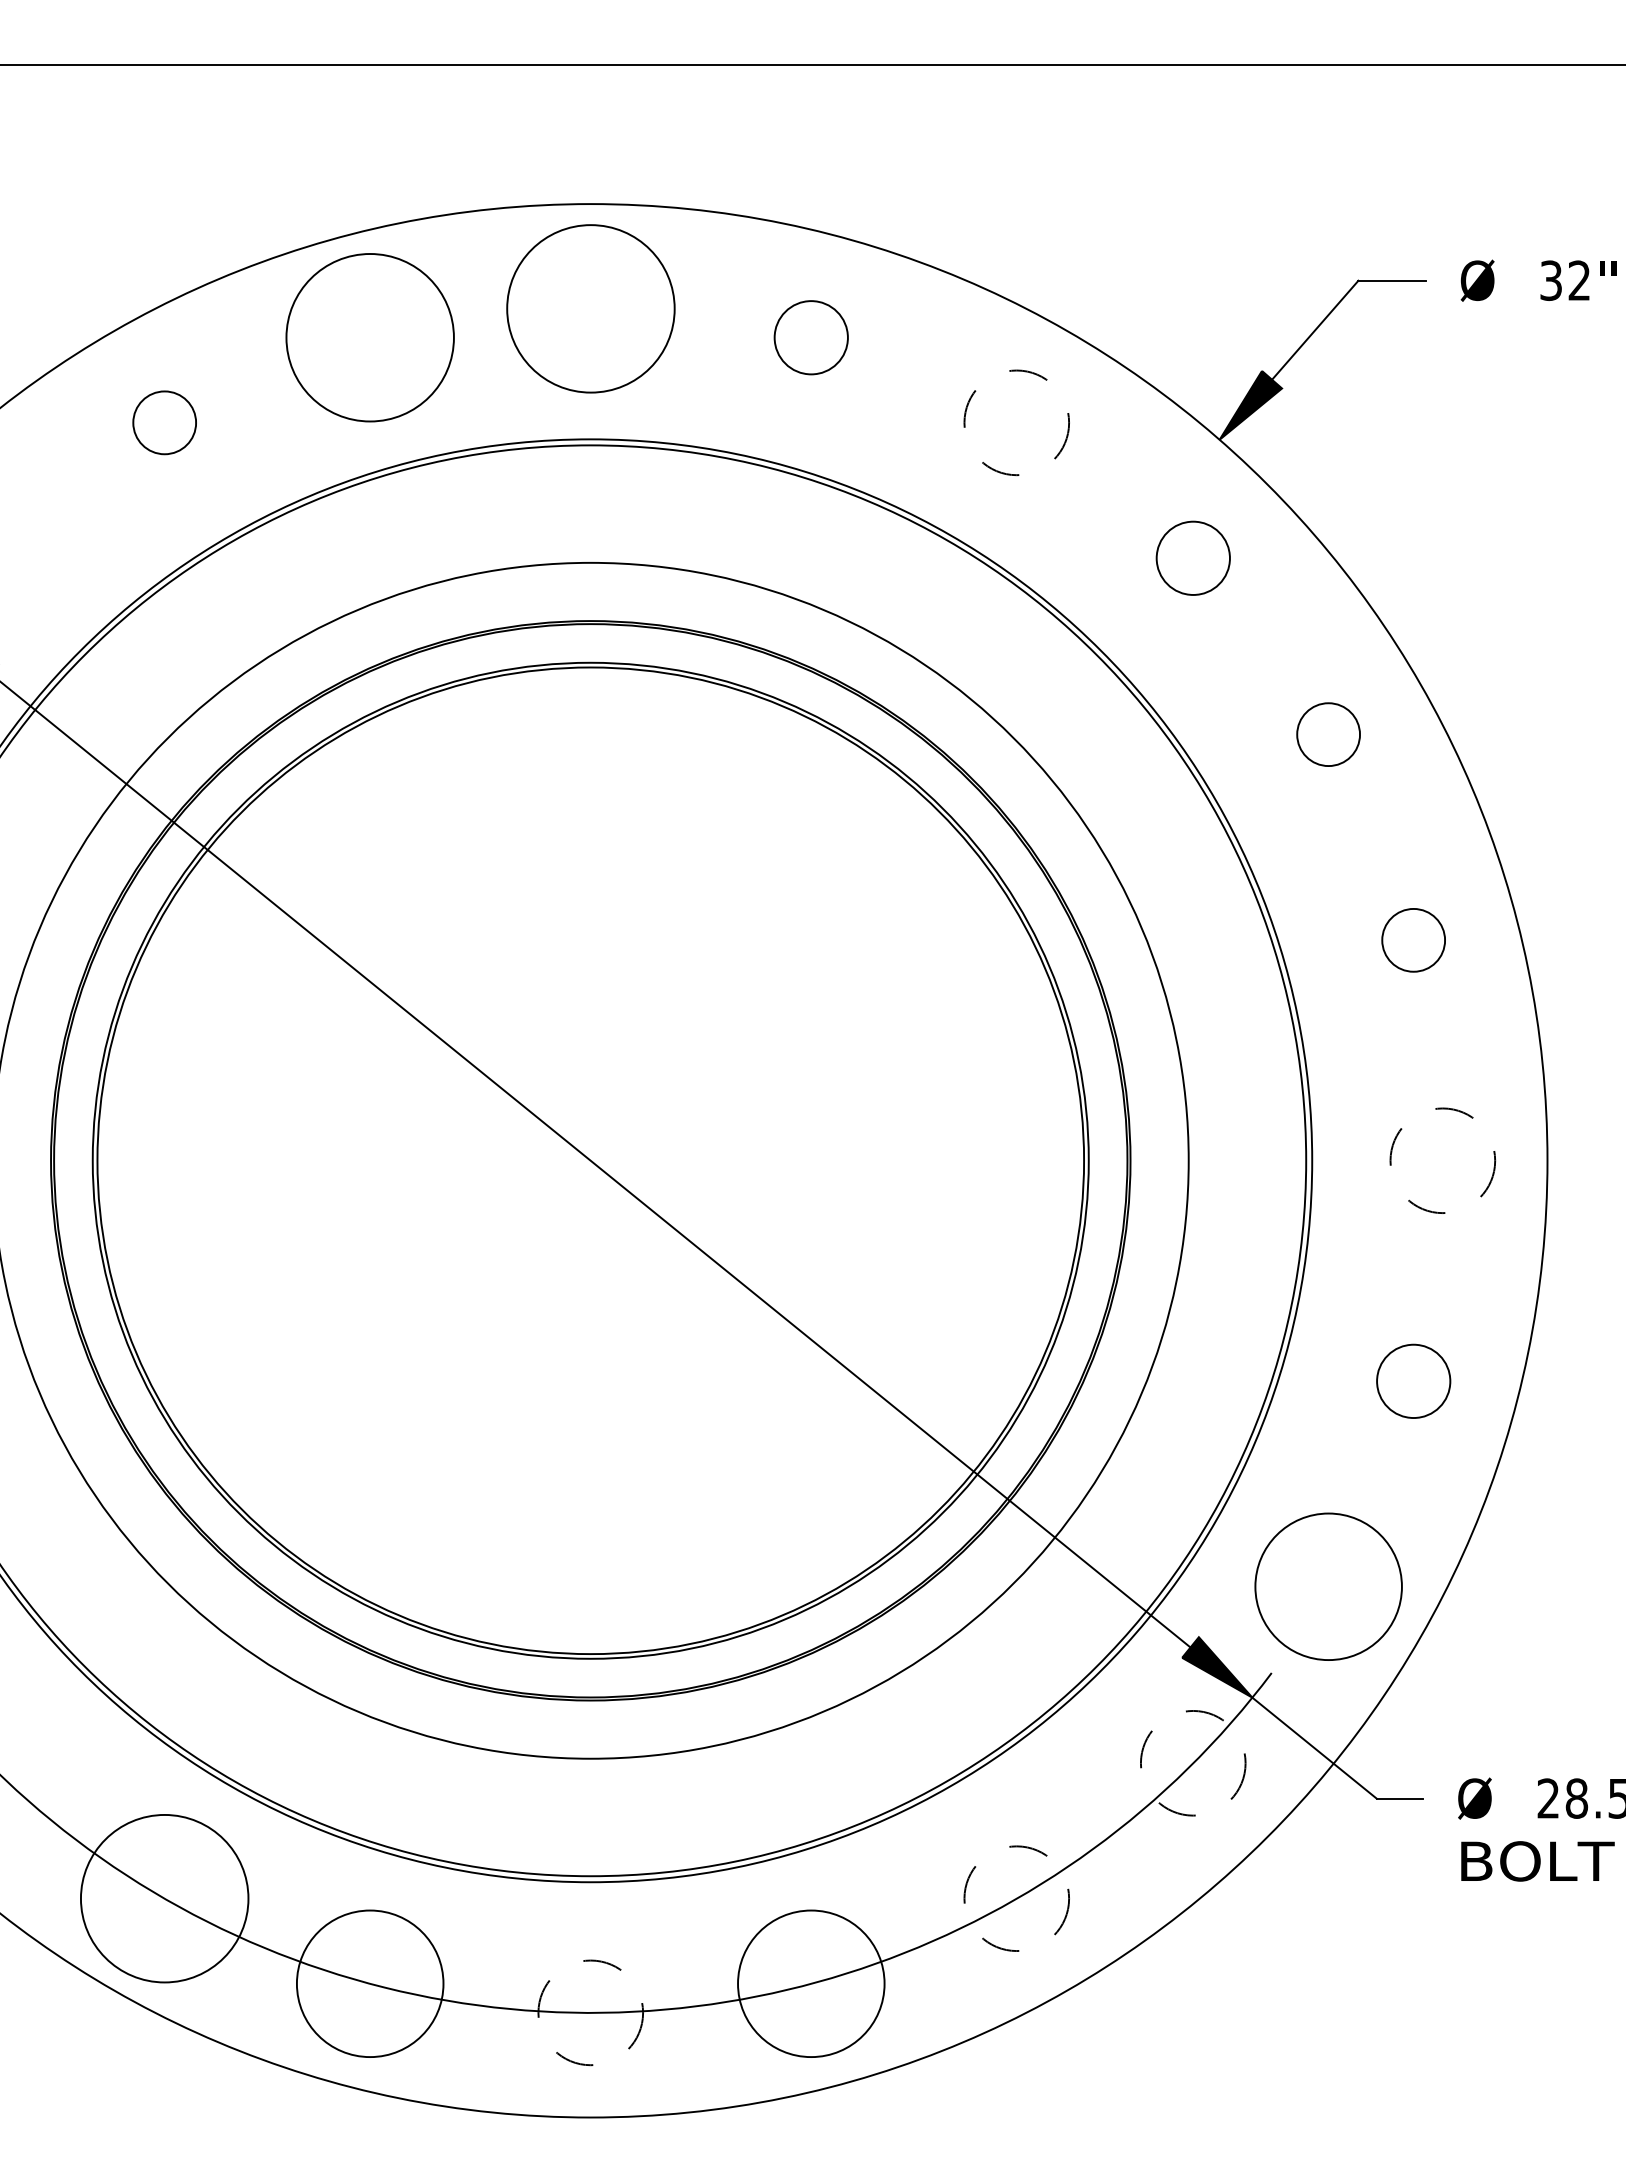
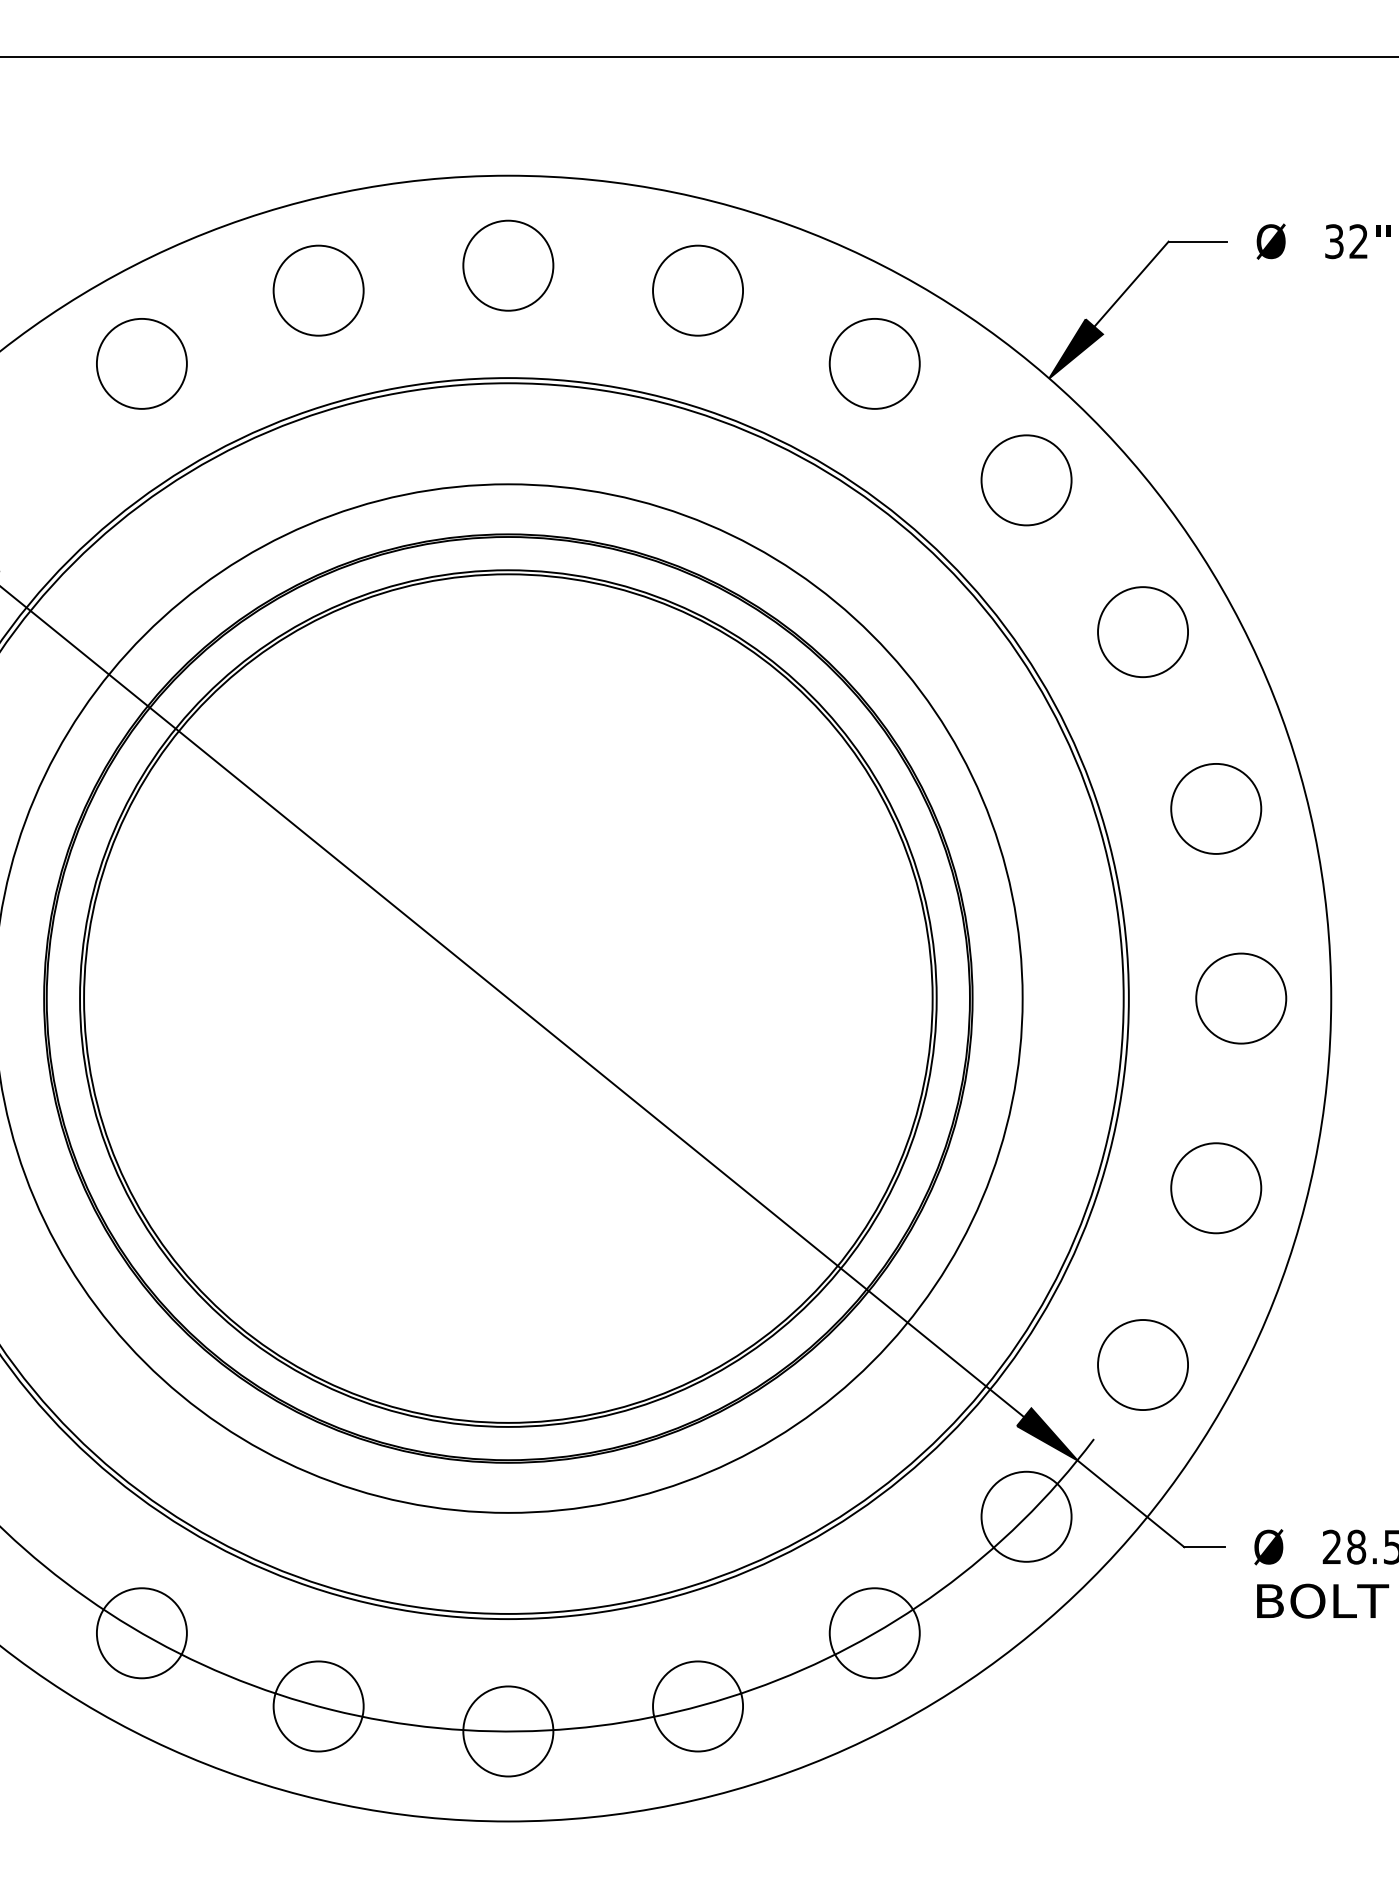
circle: (590, 308) -> (508, 265), size x0.62
circle: (369, 337) -> (318, 290), size x0.62
circle: (810, 337) -> (697, 290), size x1.43
circle: (164, 422) -> (141, 363), size x1.67
circle: (1016, 422) -> (874, 363), dashed -> solid
circle: (1193, 558) -> (1026, 480), size x1.43
circle: (1328, 734) -> (1142, 631), size x1.67
circle: (1413, 940) -> (1215, 809), size x1.67
circle: (1442, 1160) -> (1240, 998), dashed -> solid
circle: (1413, 1381) -> (1215, 1188), size x1.43
circle: (1328, 1586) -> (1142, 1364), size x0.71
circle: (1192, 1762) -> (1025, 1516), dashed -> solid
circle: (164, 1898) -> (141, 1633), size x0.62
circle: (1016, 1898) -> (874, 1633), dashed -> solid
circle: (369, 1983) -> (318, 1706), size x0.71
circle: (810, 1983) -> (697, 1706), size x0.71
circle: (590, 2012) -> (508, 1731), dashed -> solid

